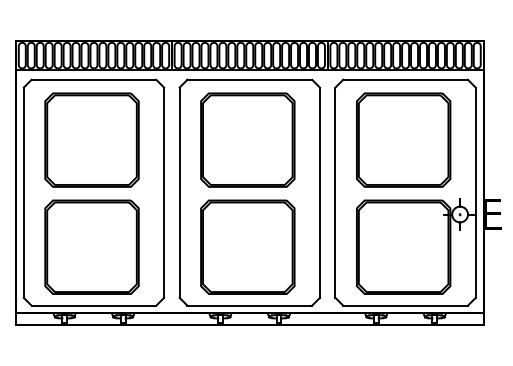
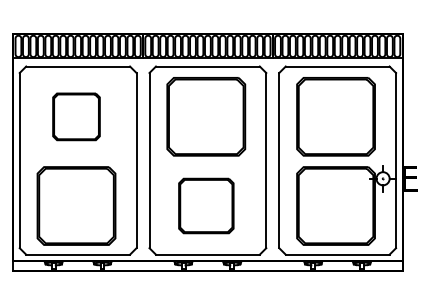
part: (92, 139) -> (76, 116), size x0.6
part: (248, 246) -> (206, 205), size x0.7

